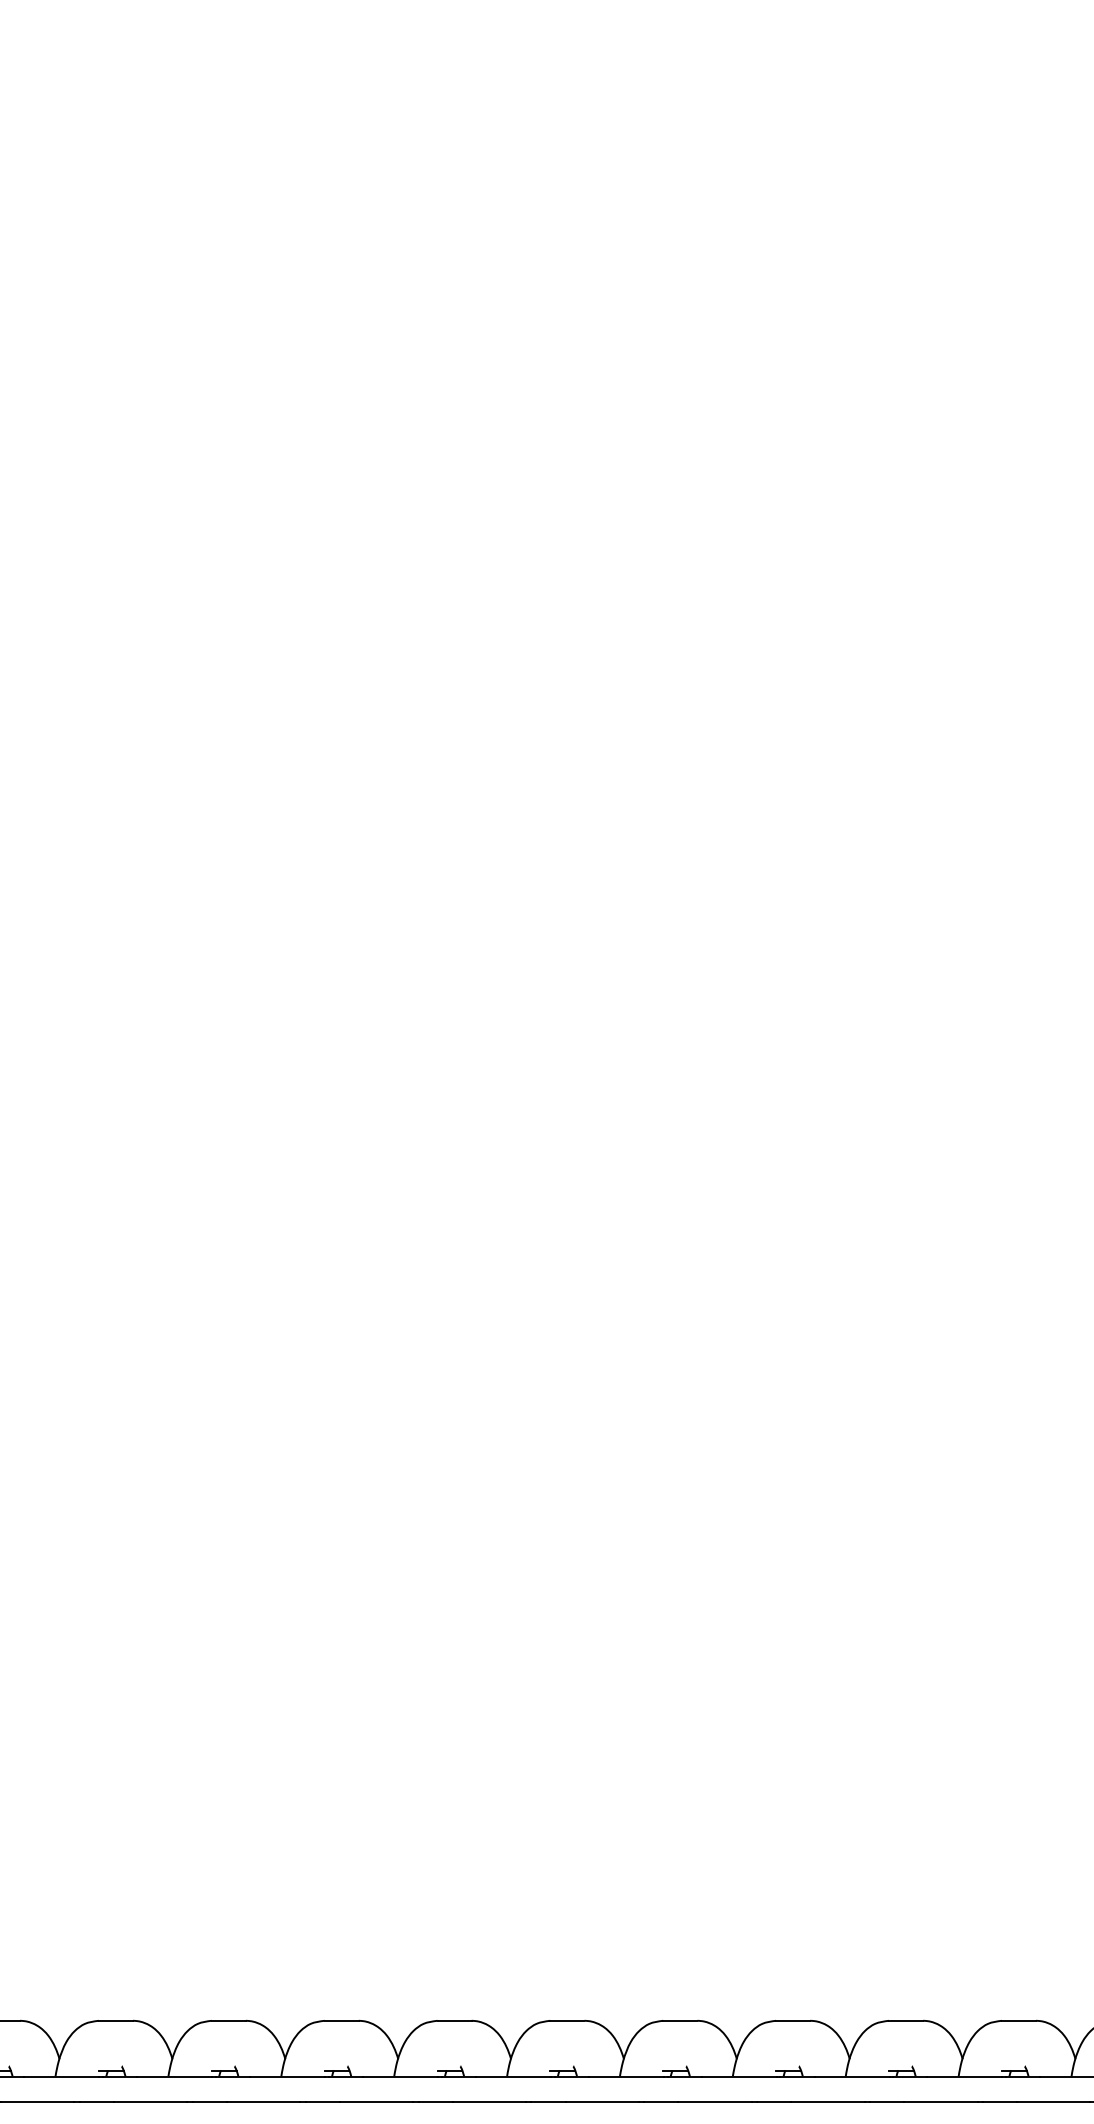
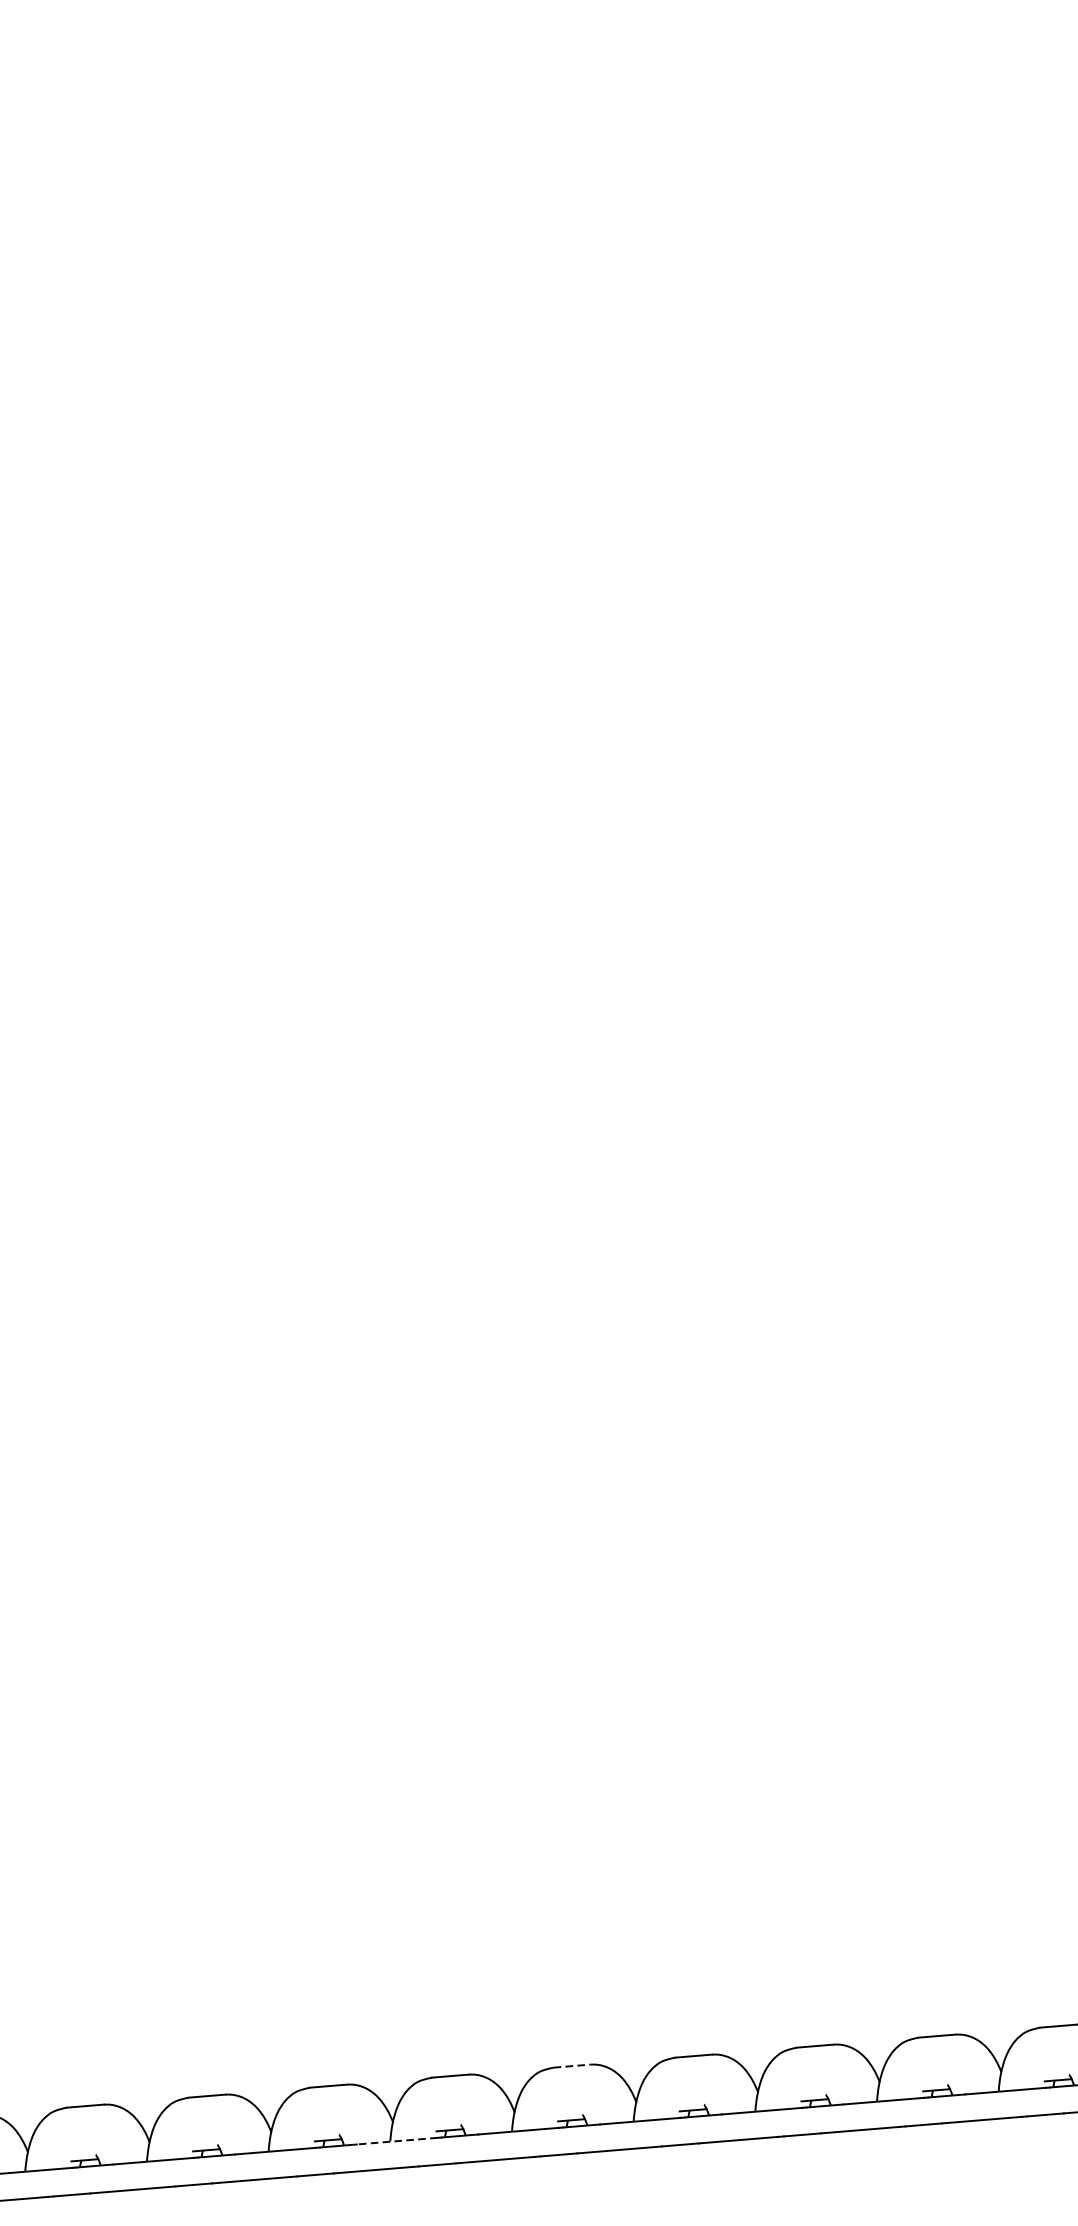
line: (567, 2020) -> (572, 2065), solid -> dashed
line: (400, 2076) -> (397, 2140), solid -> dashed

